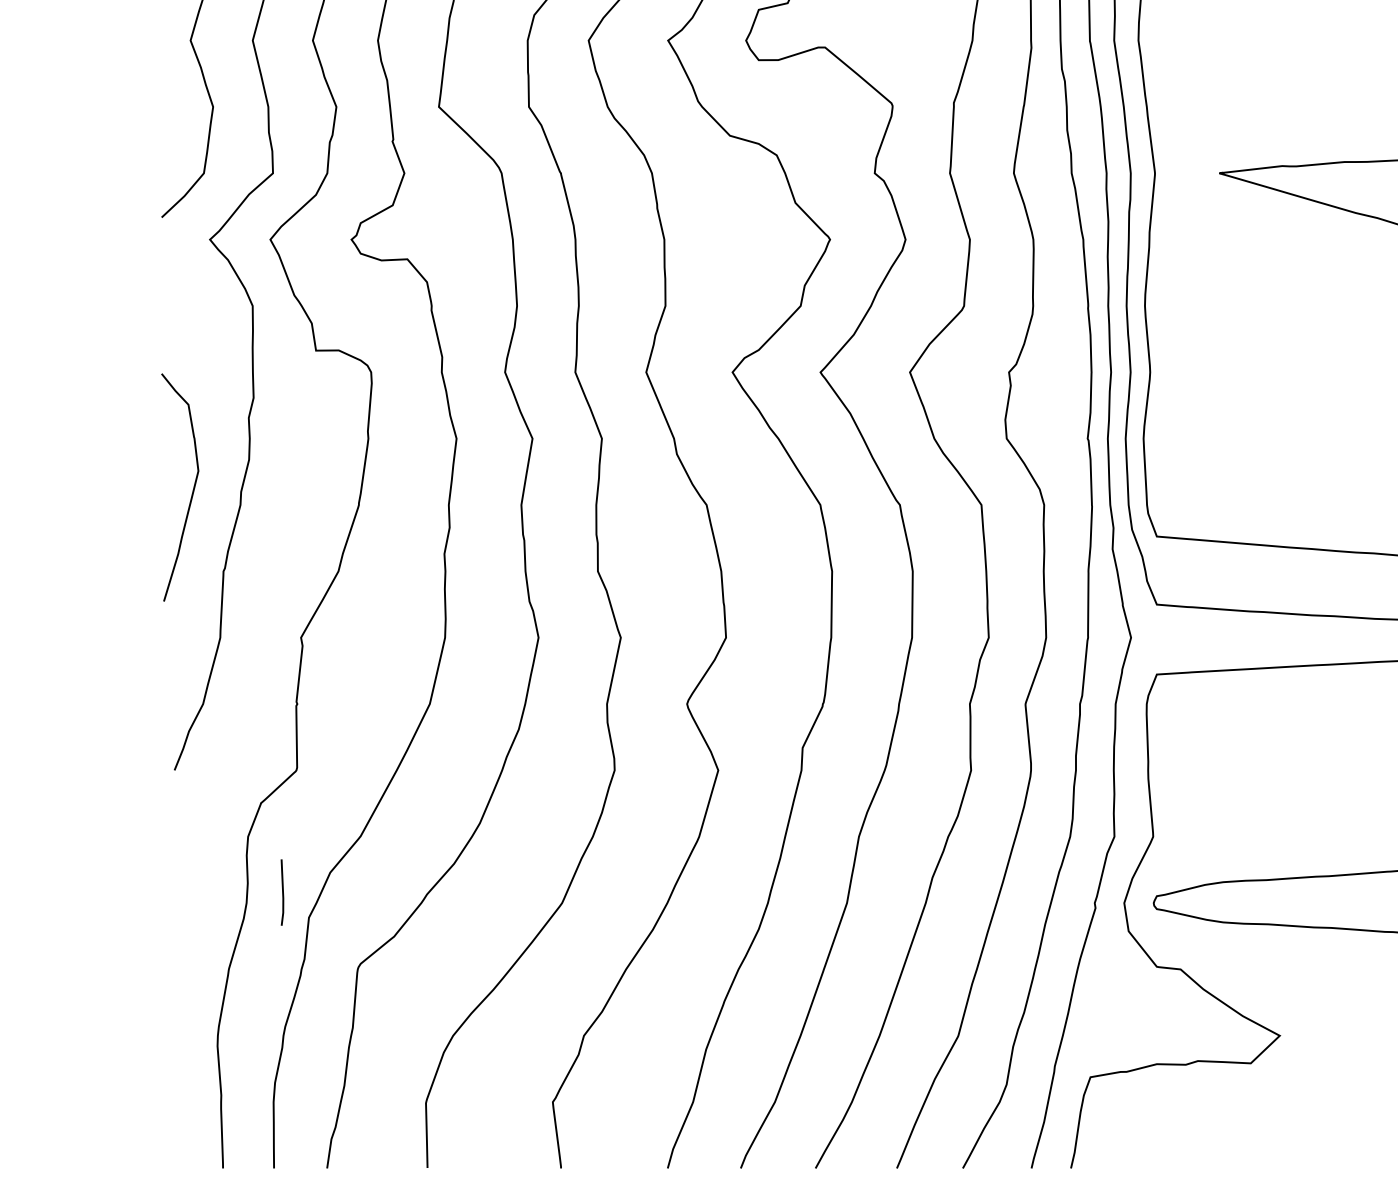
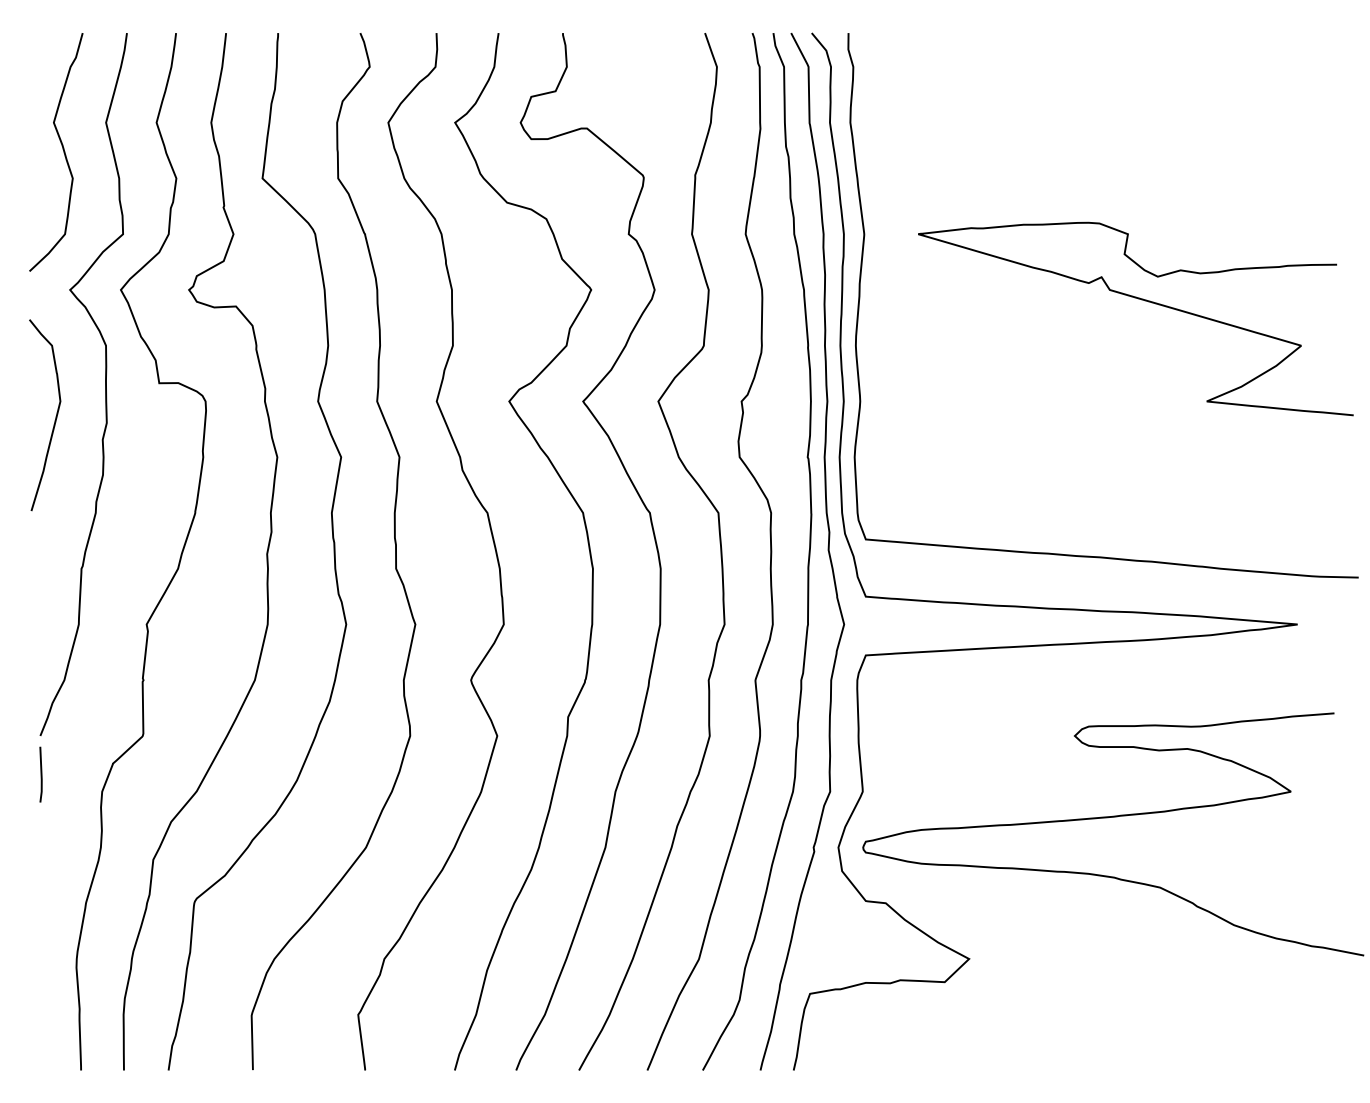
curve: (192, 488) -> (55, 416), moved
line: (281, 892) -> (40, 774), moved

